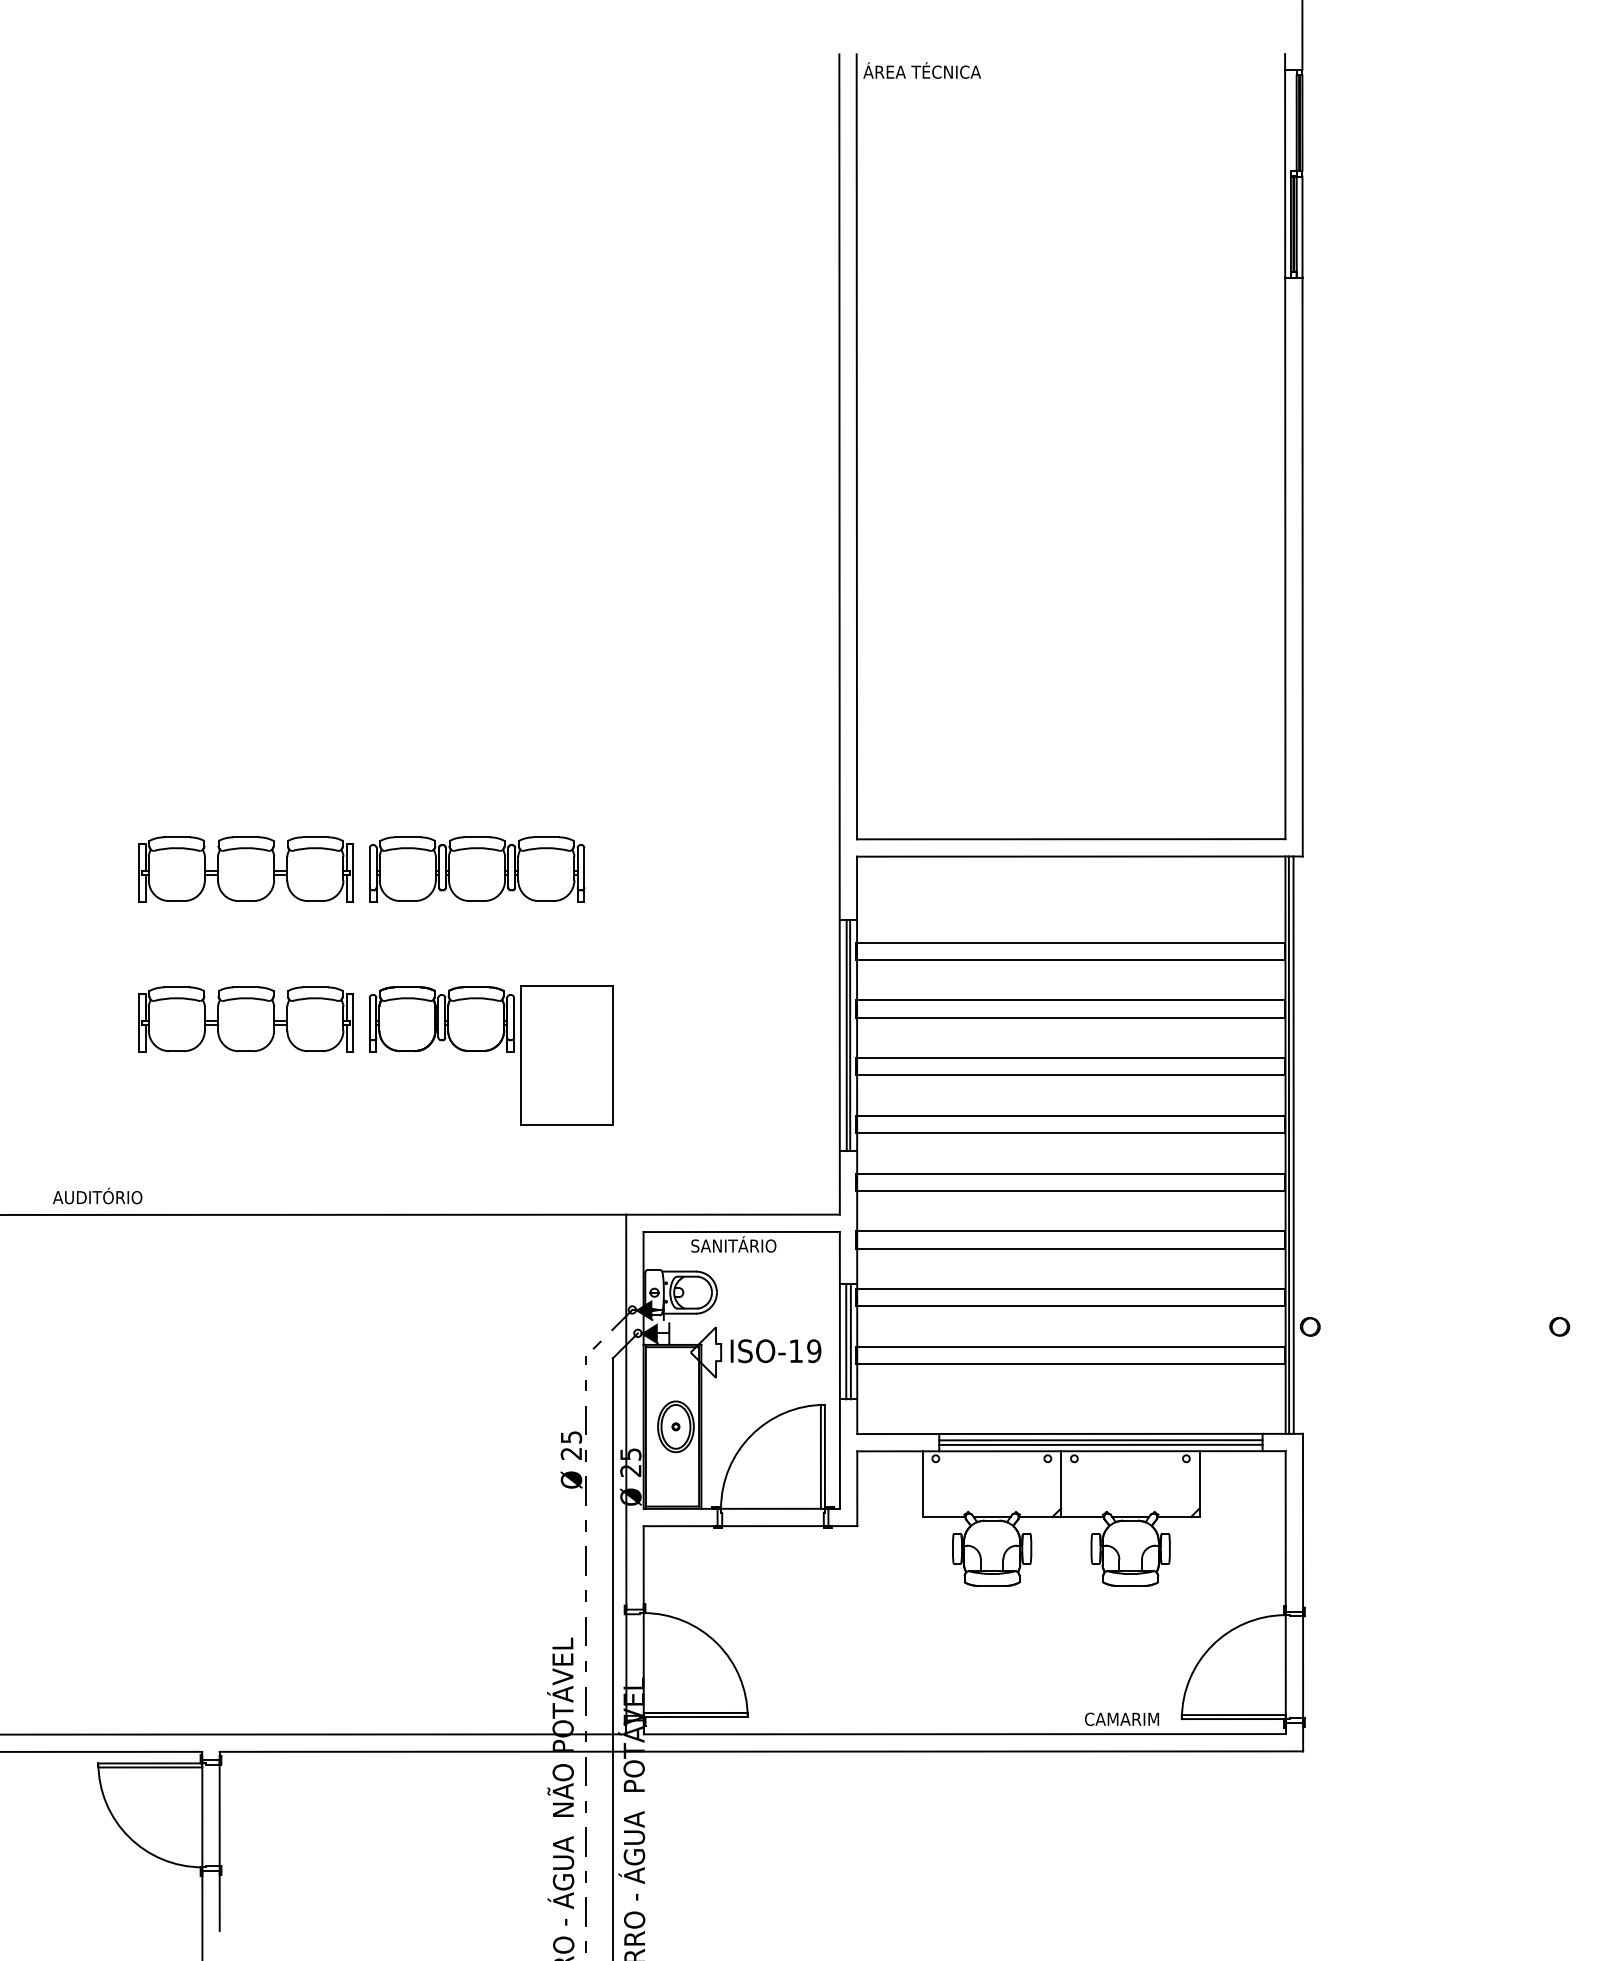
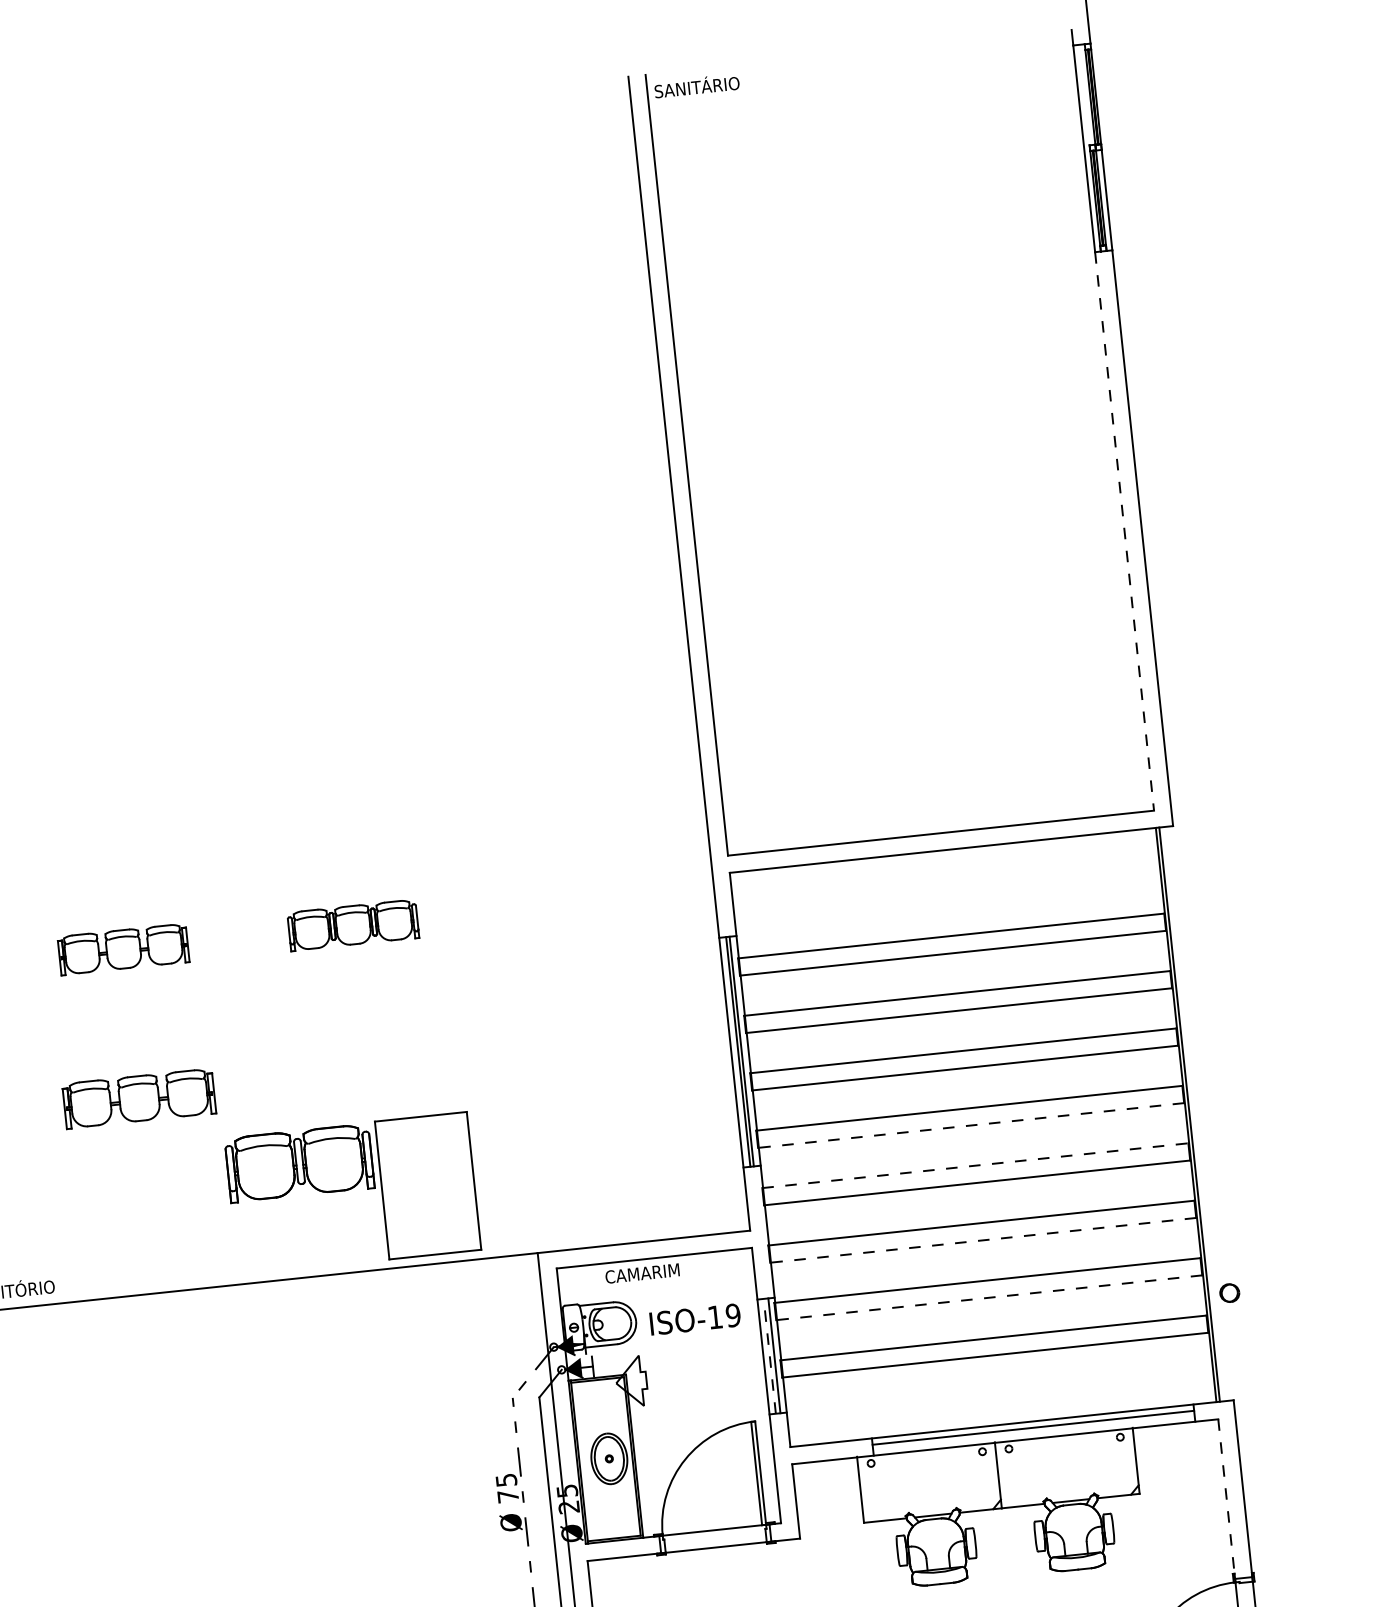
text: (921, 70) -> (711, 84), ÁREA TÉCNICA -> SANITÁRIO
line: (1285, 558) -> (1124, 531), solid -> dashed
part: (245, 869) -> (122, 949), size x0.6
part: (476, 869) -> (352, 925), size x0.6
part: (245, 1019) -> (138, 1098), size x0.7
part: (490, 1055) -> (351, 1193), moved
line: (1070, 1133) -> (971, 1125), solid -> dashed
line: (1293, 1144) -> (1193, 1113), removed
line: (1071, 1173) -> (976, 1165), solid -> dashed
text: (733, 1244) -> (647, 1271), SANITÁRIO -> CAMARIM
line: (1070, 1248) -> (983, 1240), solid -> dashed
line: (1070, 1306) -> (989, 1297), solid -> dashed
line: (846, 1341) -> (770, 1356), solid -> dashed
text: (775, 1351) -> (694, 1319), moved
line: (1100, 1444) -> (1033, 1432), removed
text: (570, 1453) -> (507, 1496), 25 -> 75
line: (1285, 1531) -> (1226, 1499), solid -> dashed

